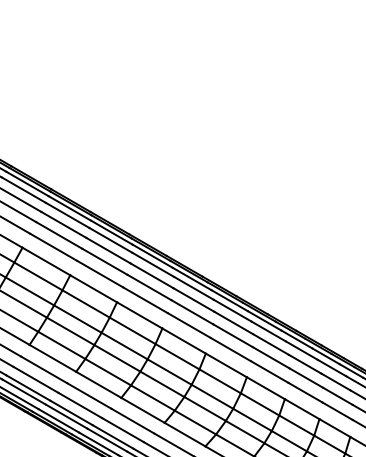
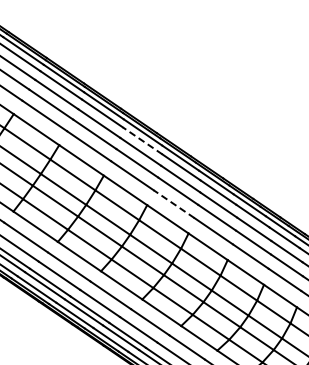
line: (153, 264) -> (143, 140), solid -> dashed
line: (189, 325) -> (174, 204), solid -> dashed

